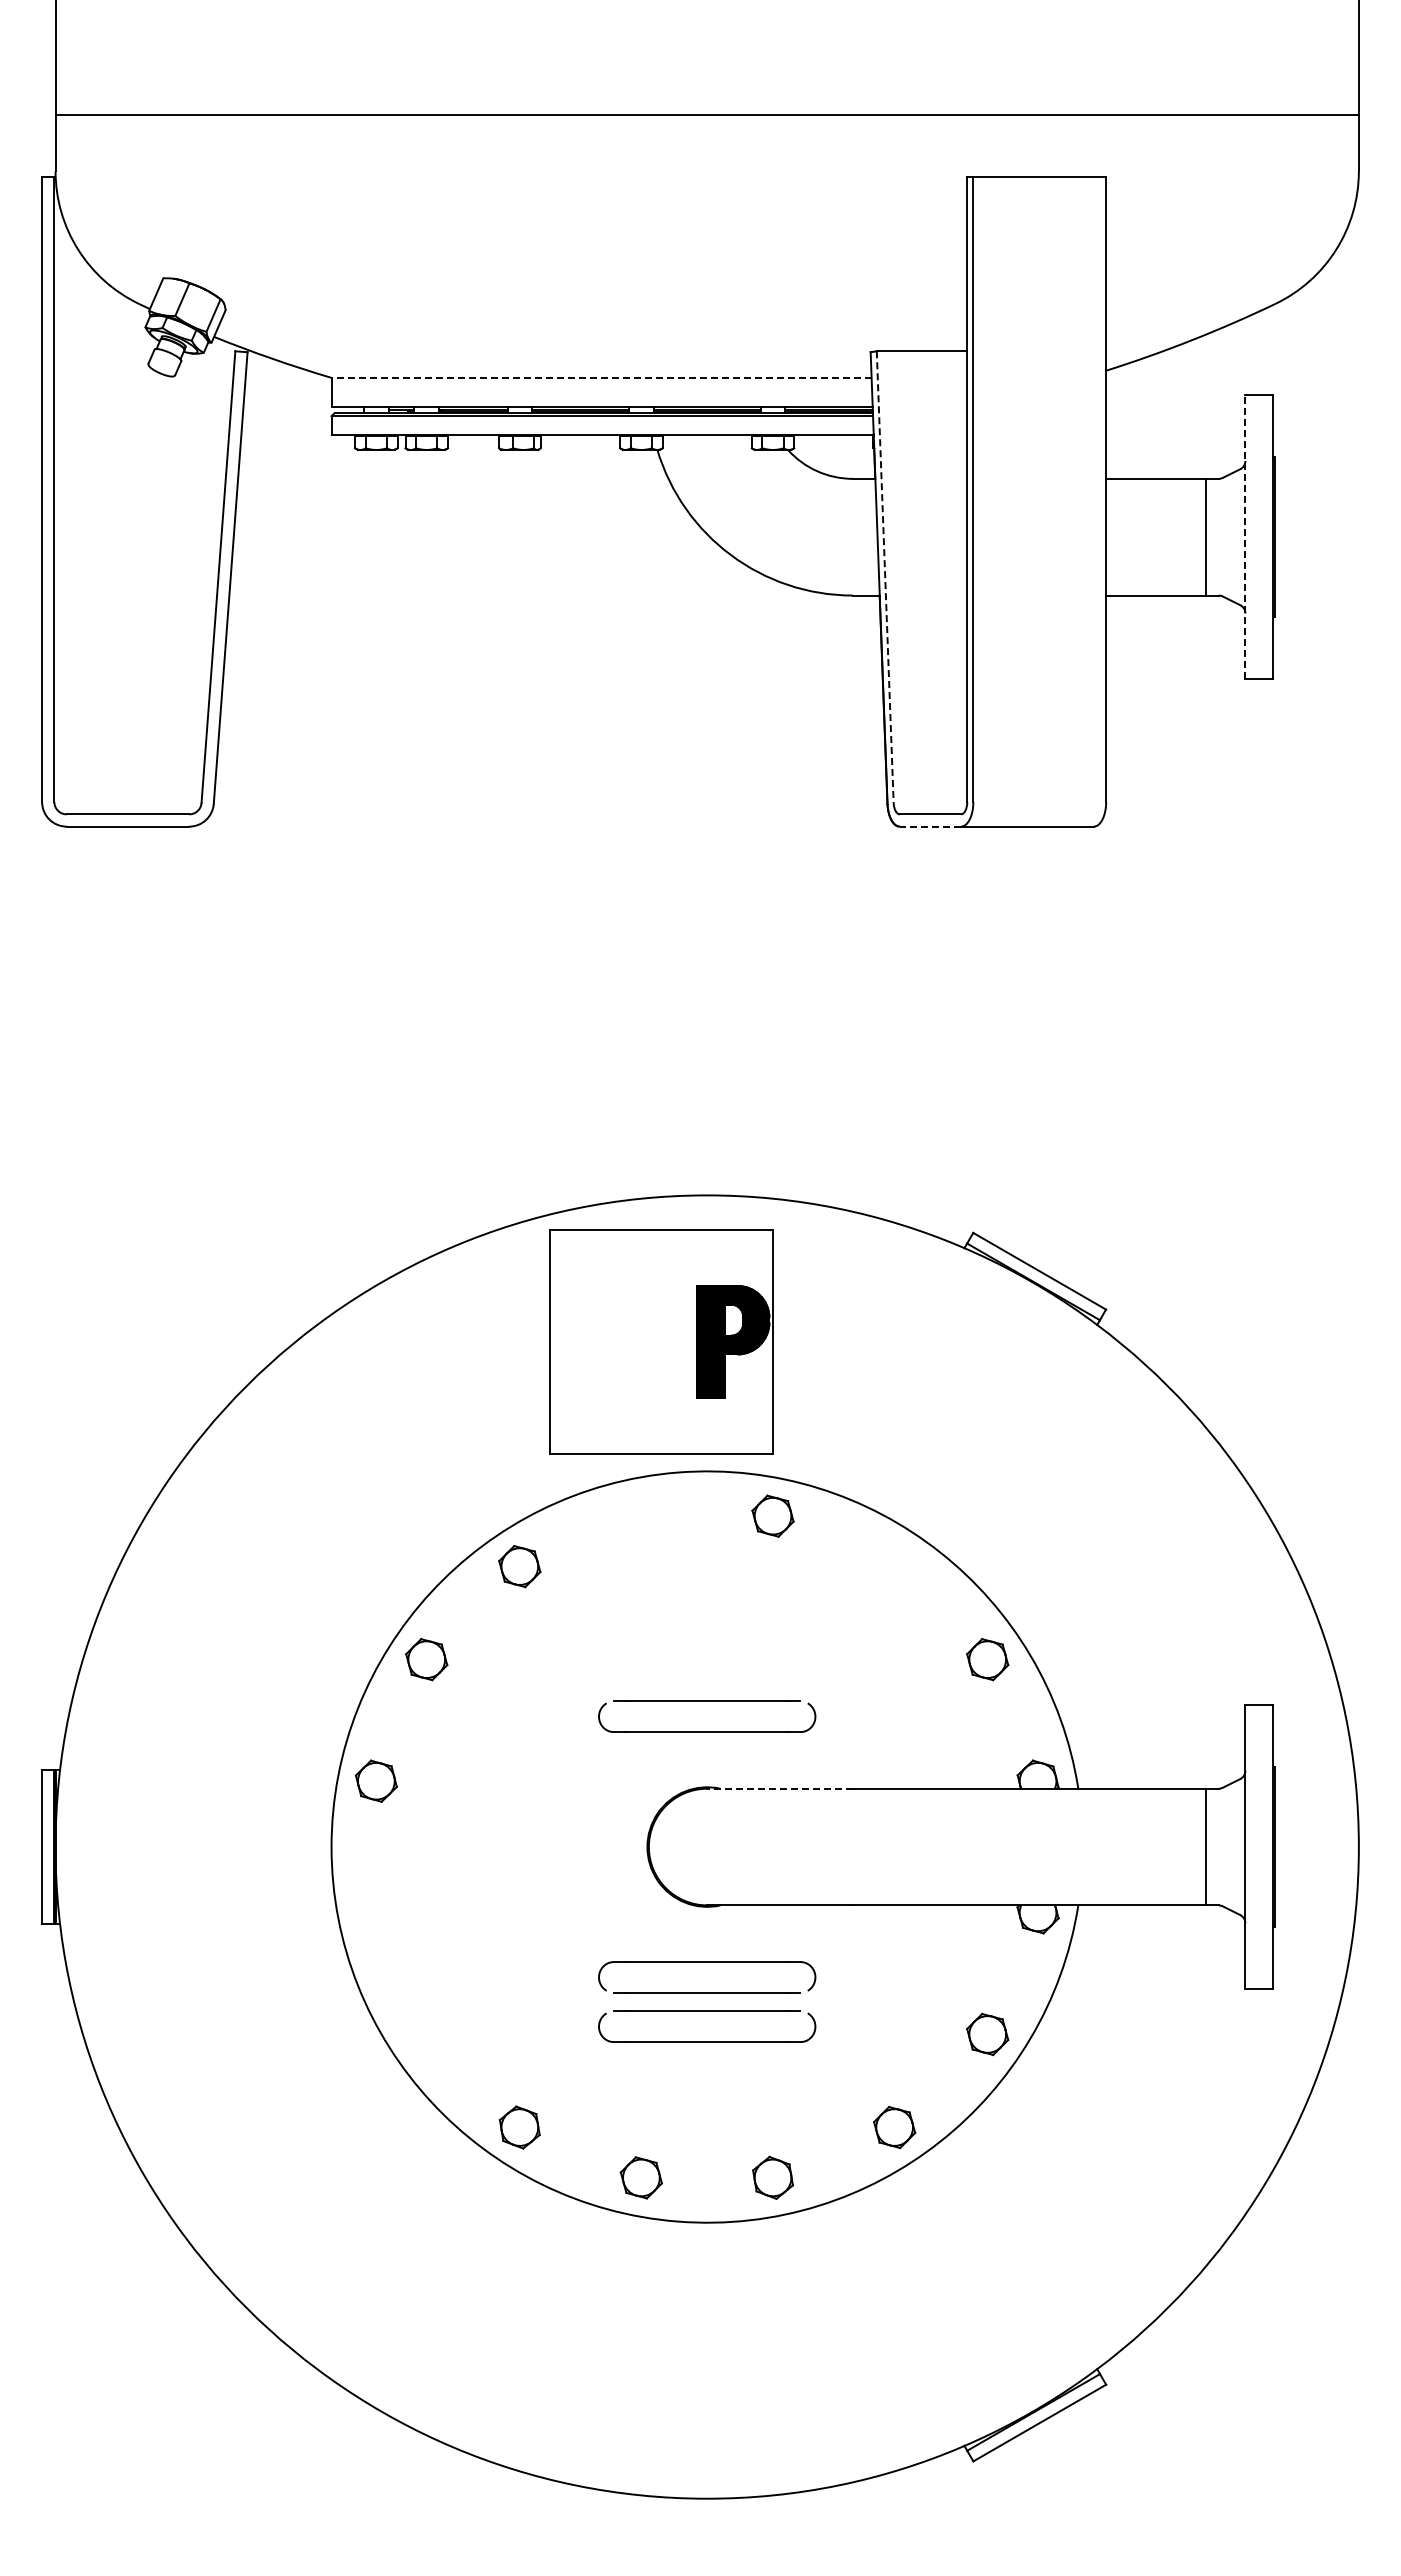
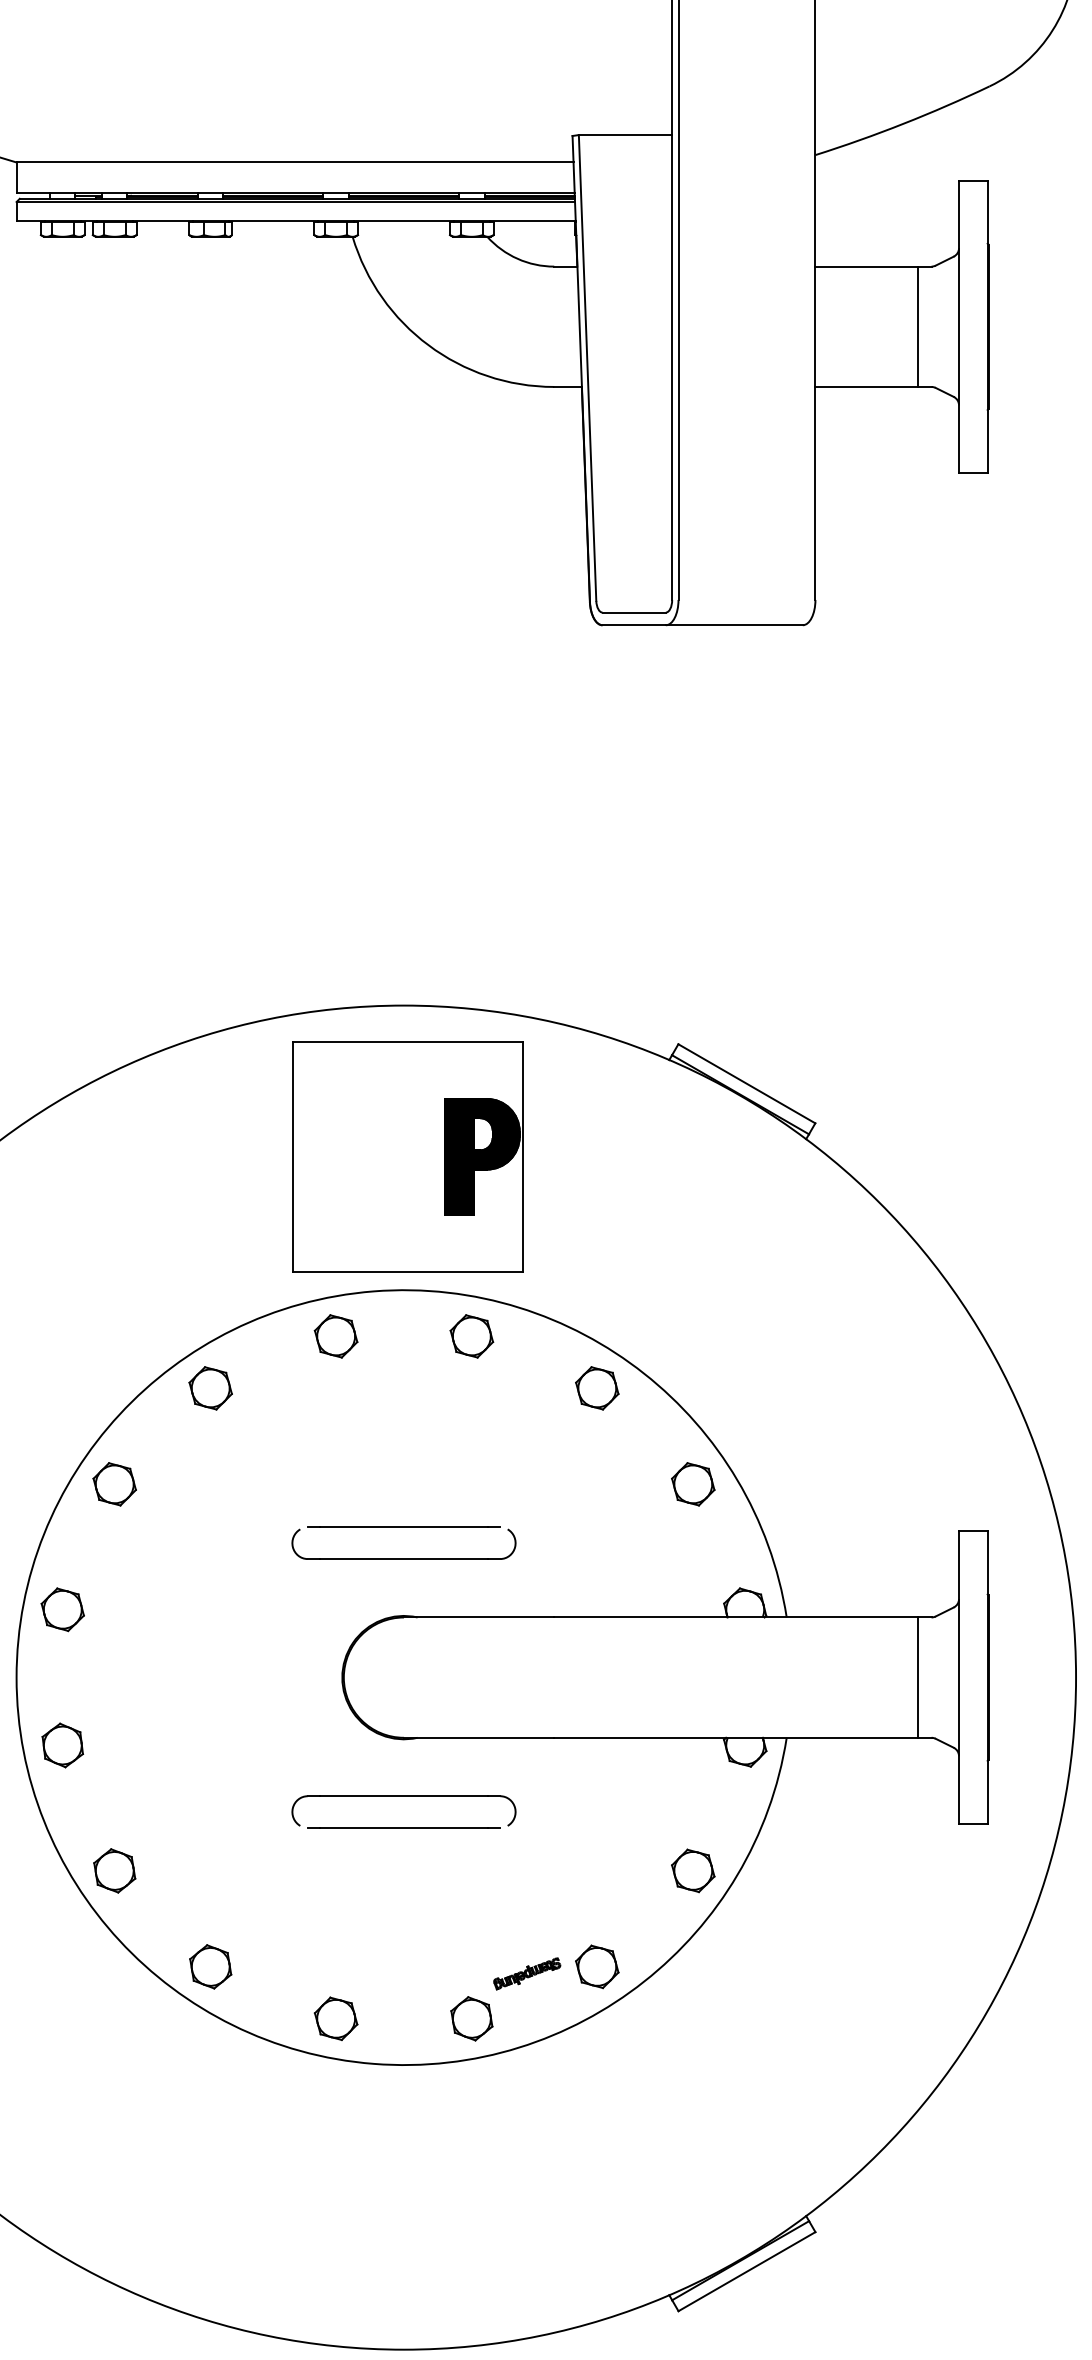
line: (601, 377) -> (294, 162), dashed -> solid
line: (1245, 537) -> (959, 327), dashed -> solid
line: (885, 577) -> (587, 368), dashed -> solid
line: (930, 826) -> (634, 625), dashed -> solid
part: (661, 1341) -> (408, 1156), moved
part: (640, 1515) -> (335, 1335), added
part: (894, 1566) -> (597, 1388), added
line: (780, 1788) -> (479, 1617), dashed -> solid
part: (375, 1912) -> (61, 1745), added
part: (707, 2011) -> (404, 1847), removed
part: (426, 2034) -> (114, 1870), added
part: (826, 2134) -> (527, 1974), added

